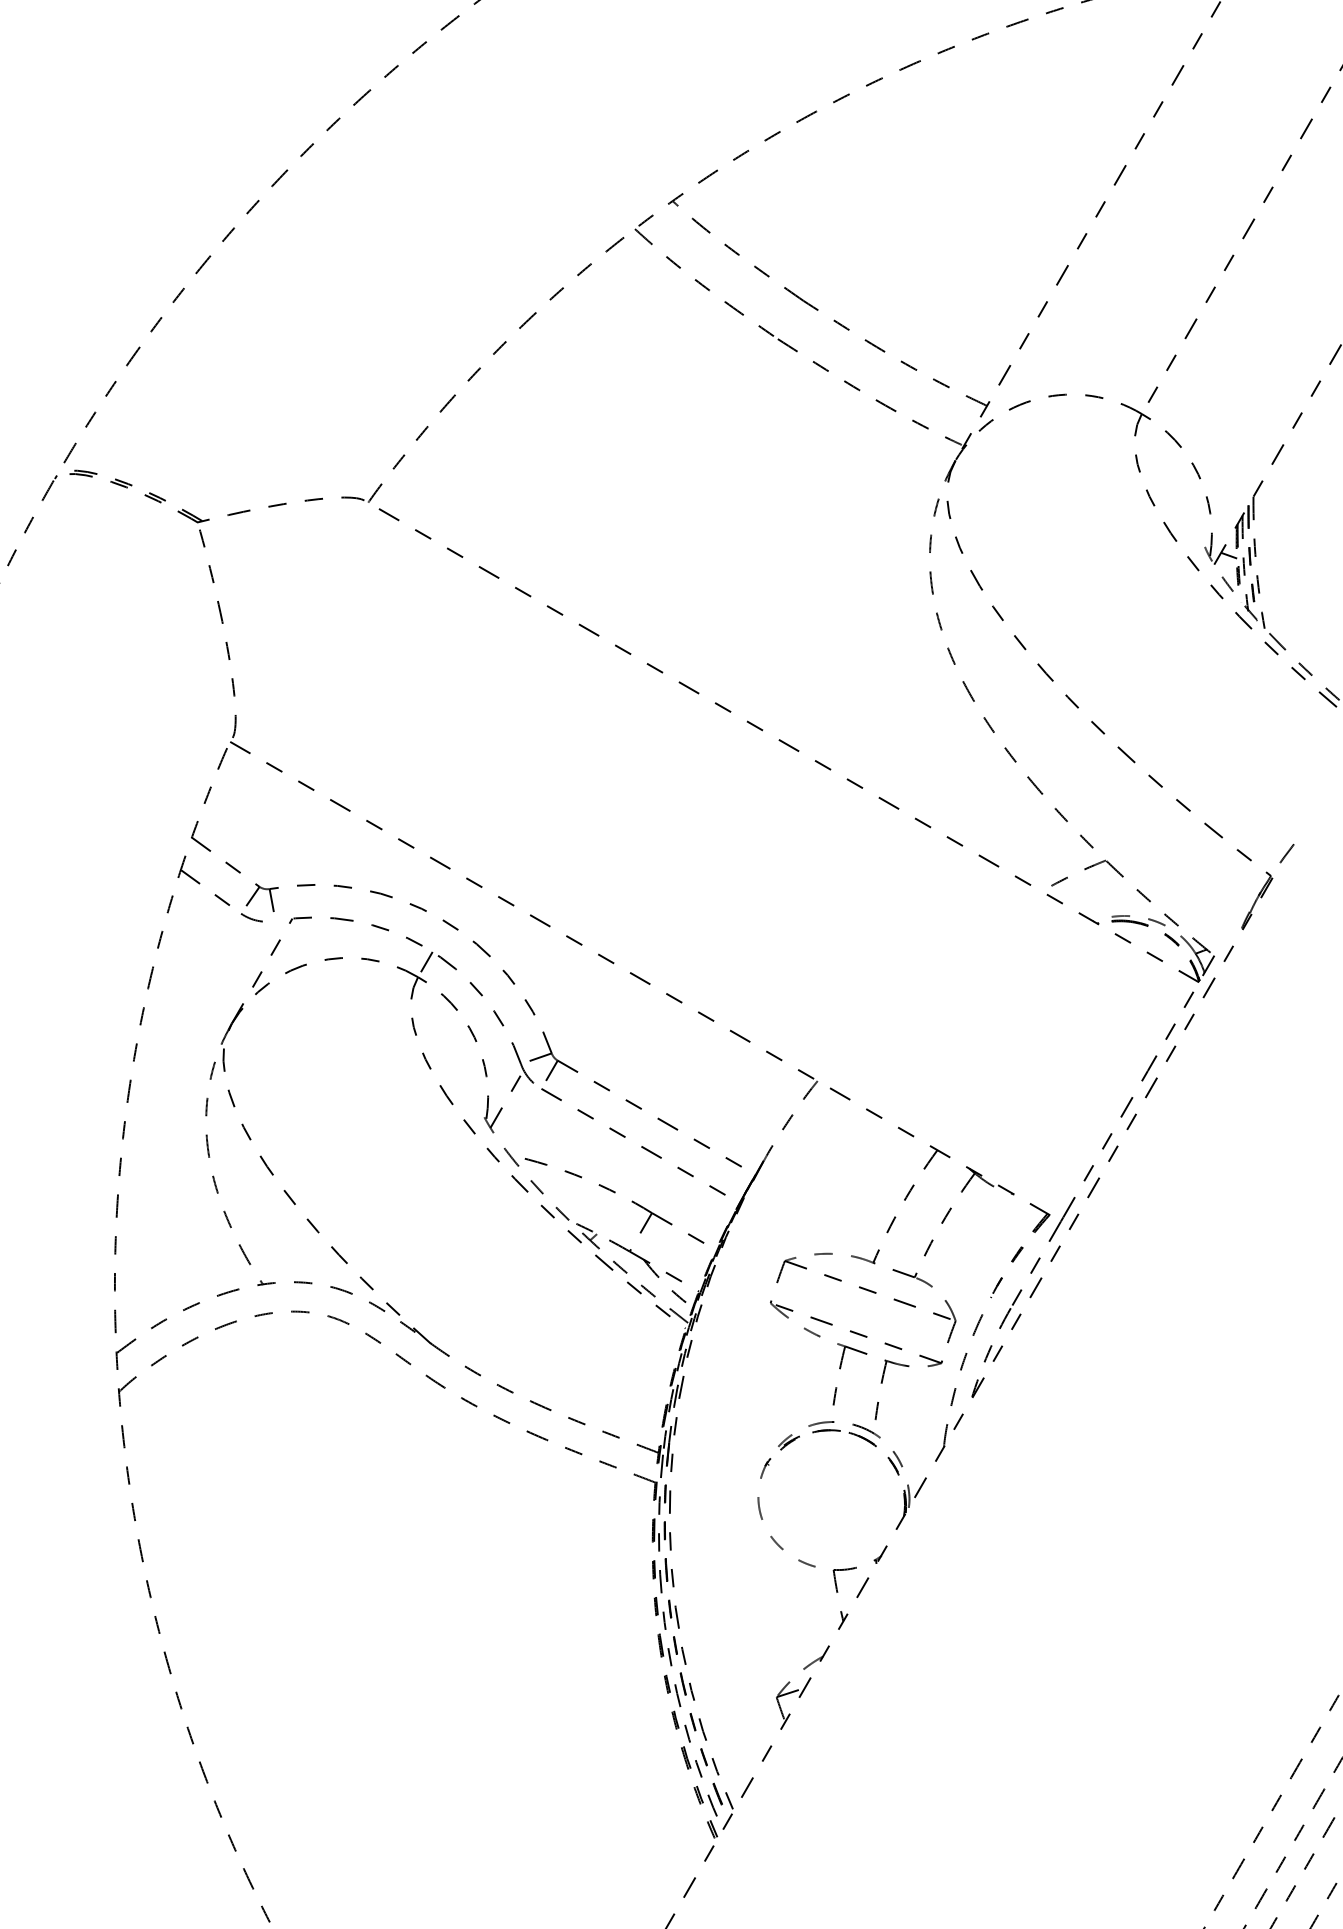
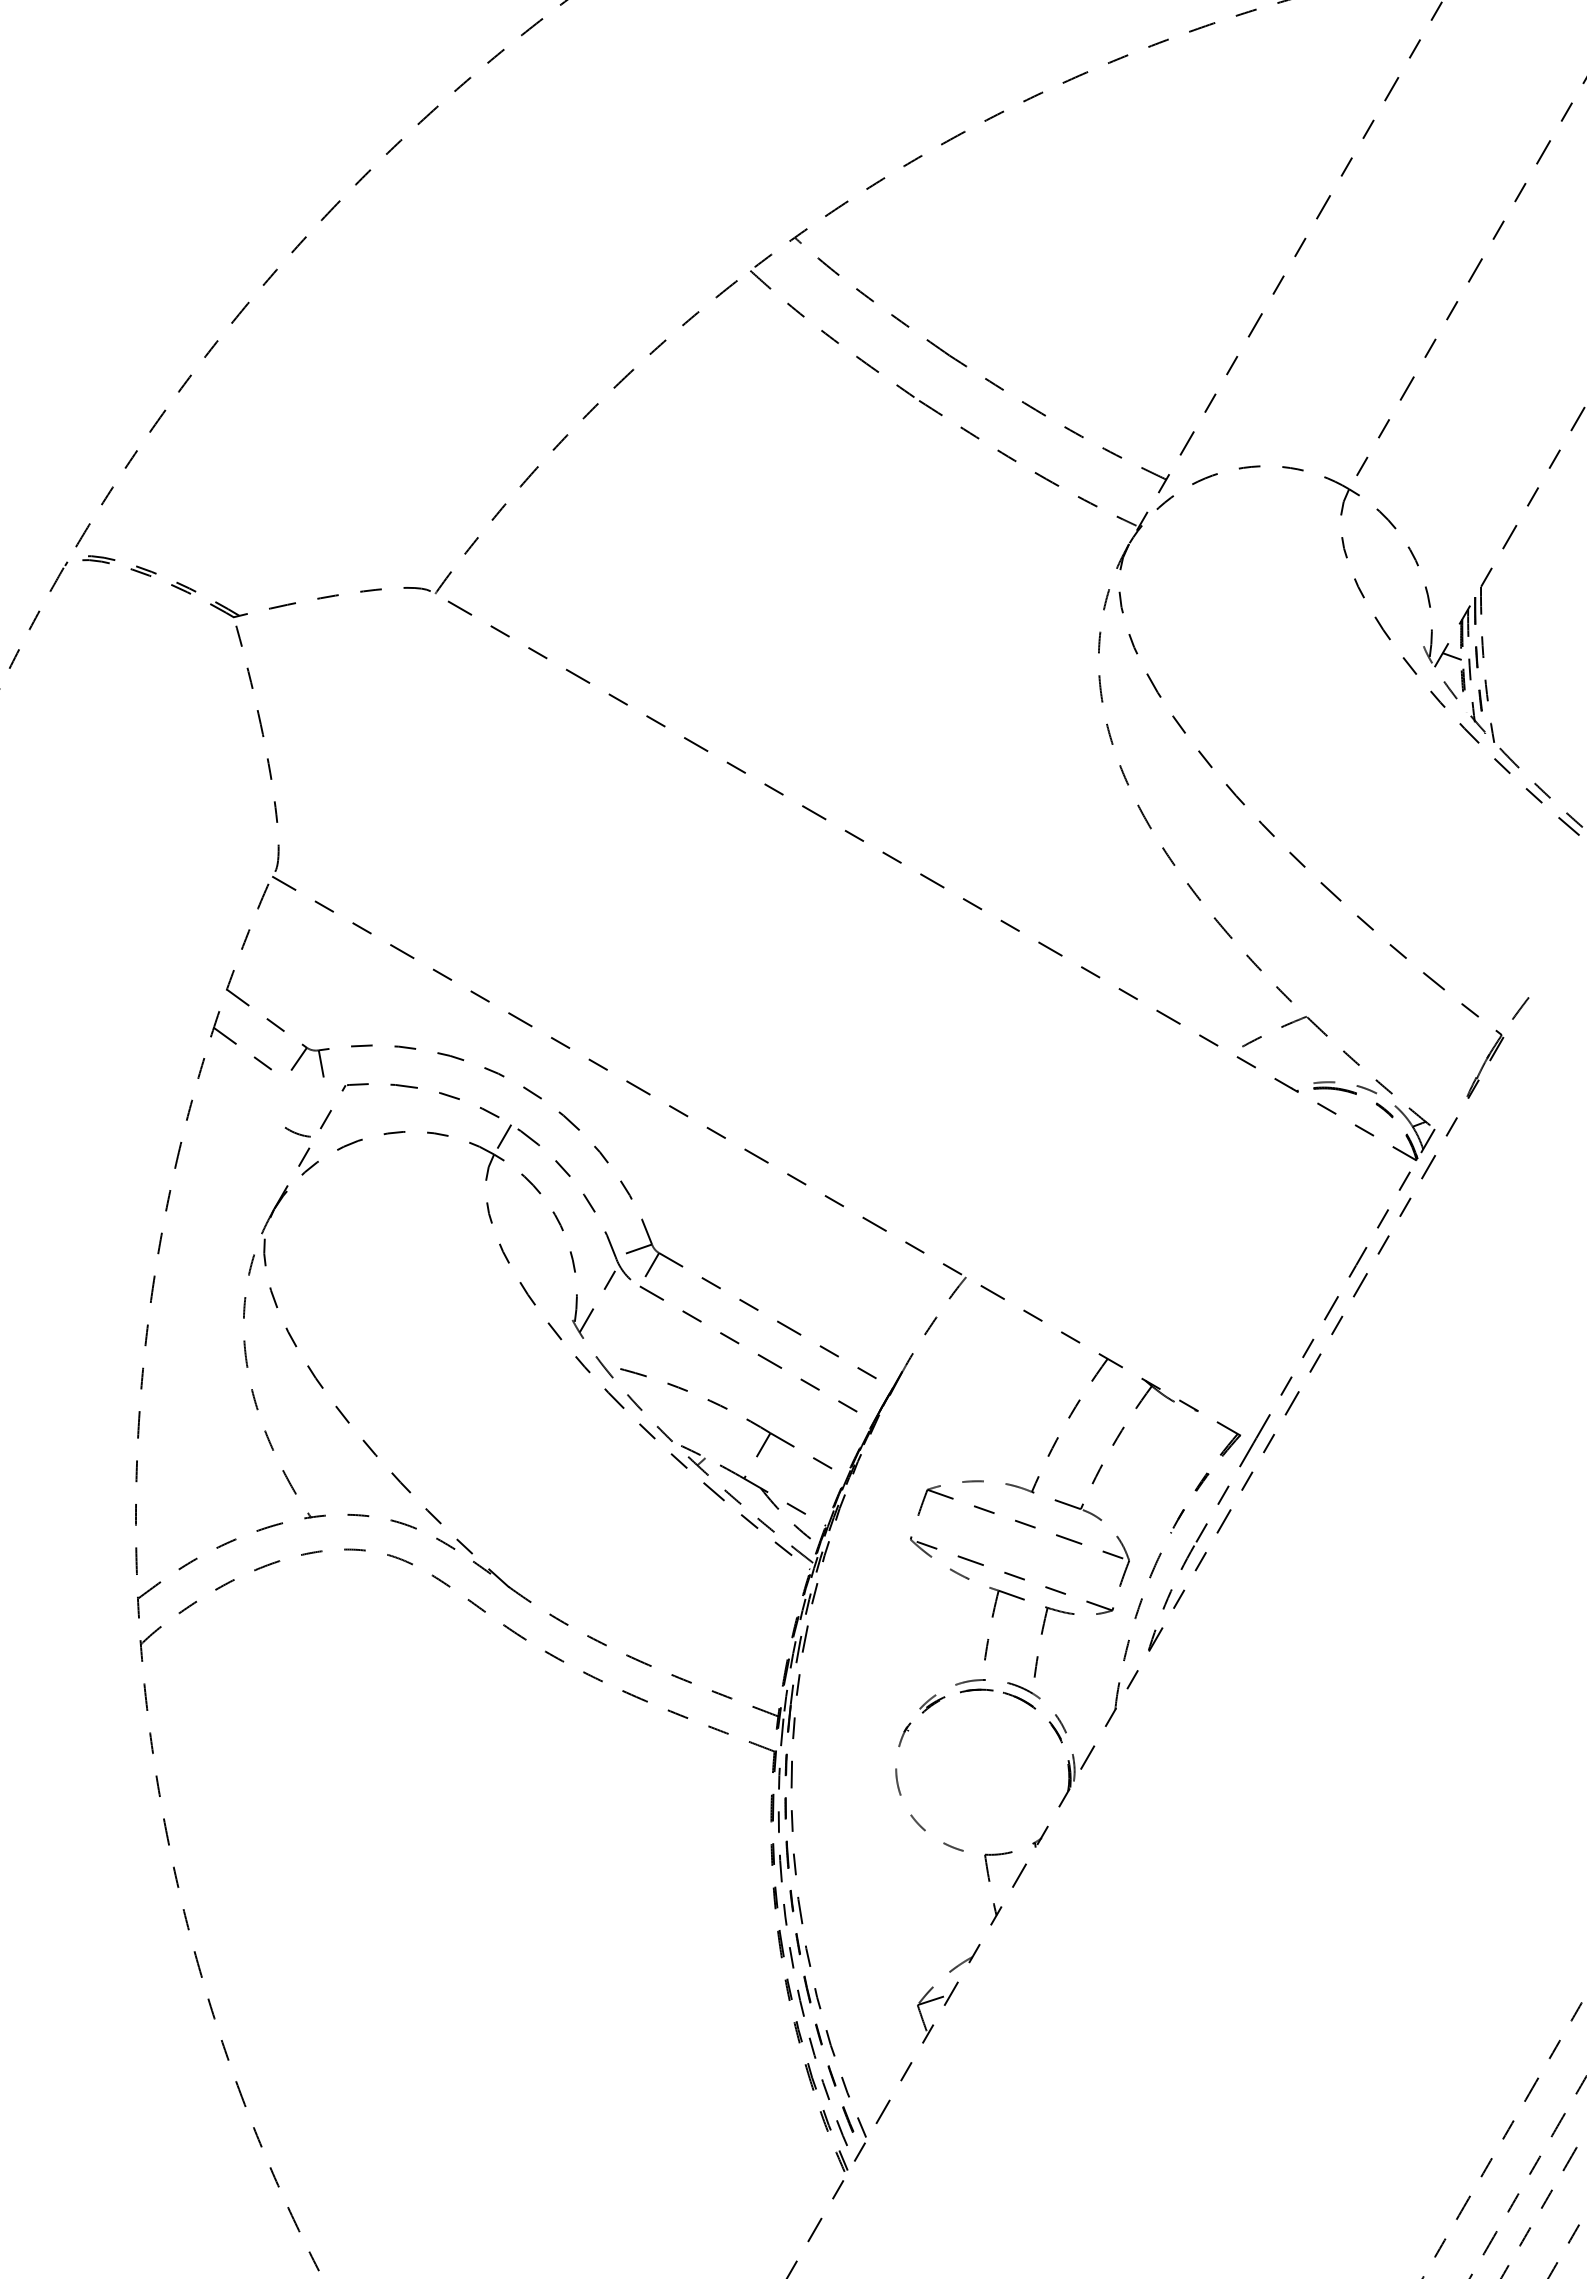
arc: (251, 917) -> (297, 1132), moved

